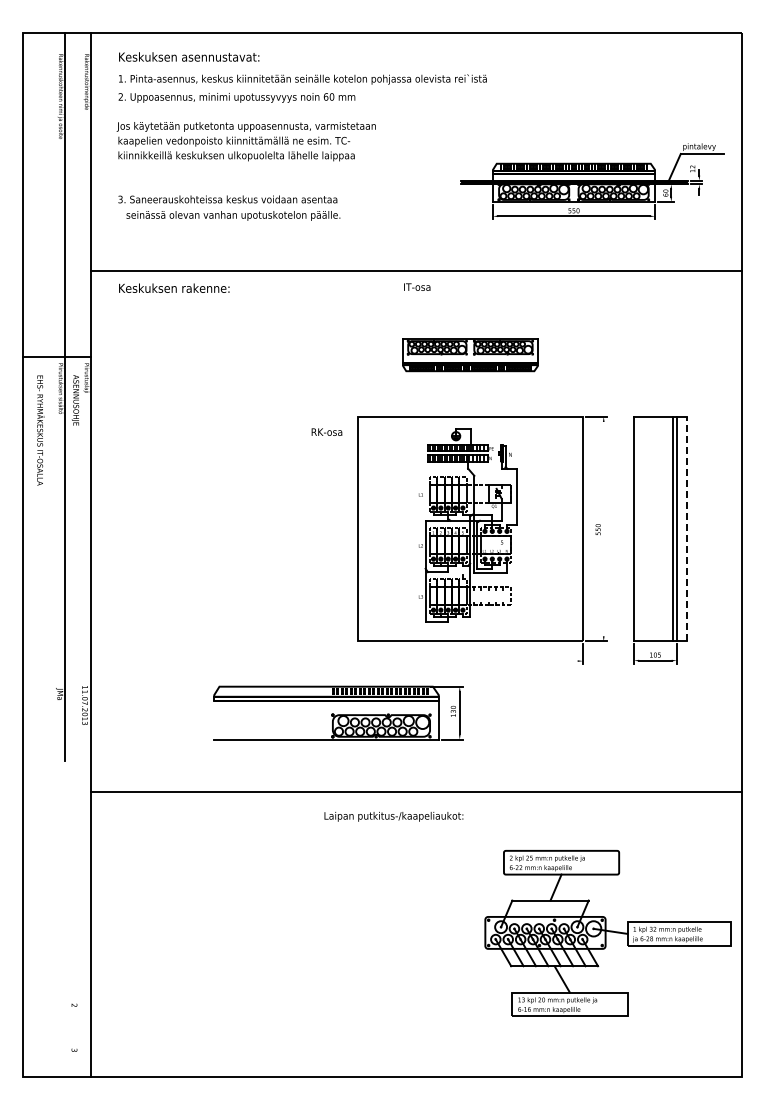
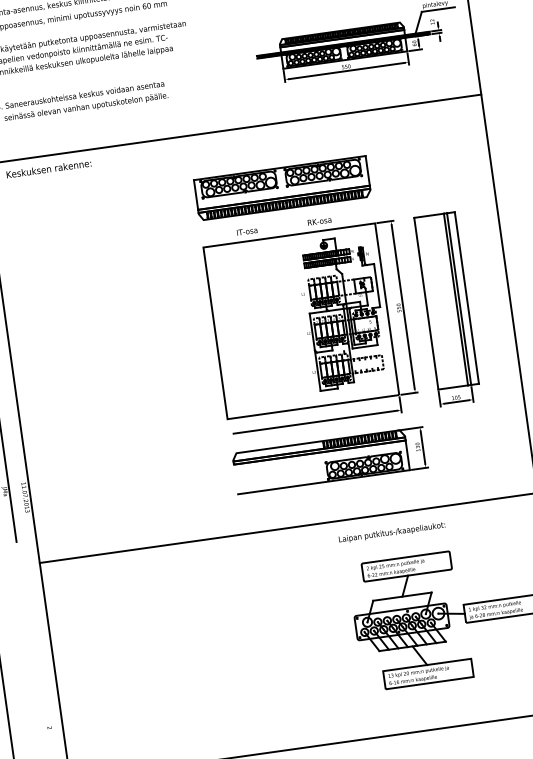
text: (417, 286) -> (247, 230), moved
part: (470, 355) -> (282, 188), size x1.67
text: (326, 431) -> (319, 220), moved
part: (467, 525) -> (342, 312), moved
line: (603, 528) -> (402, 306), added
line: (687, 528) -> (467, 297), dashed -> solid
line: (470, 661) -> (315, 422), added
part: (338, 712) -> (330, 460), moved
text: (393, 816) -> (391, 532), moved

